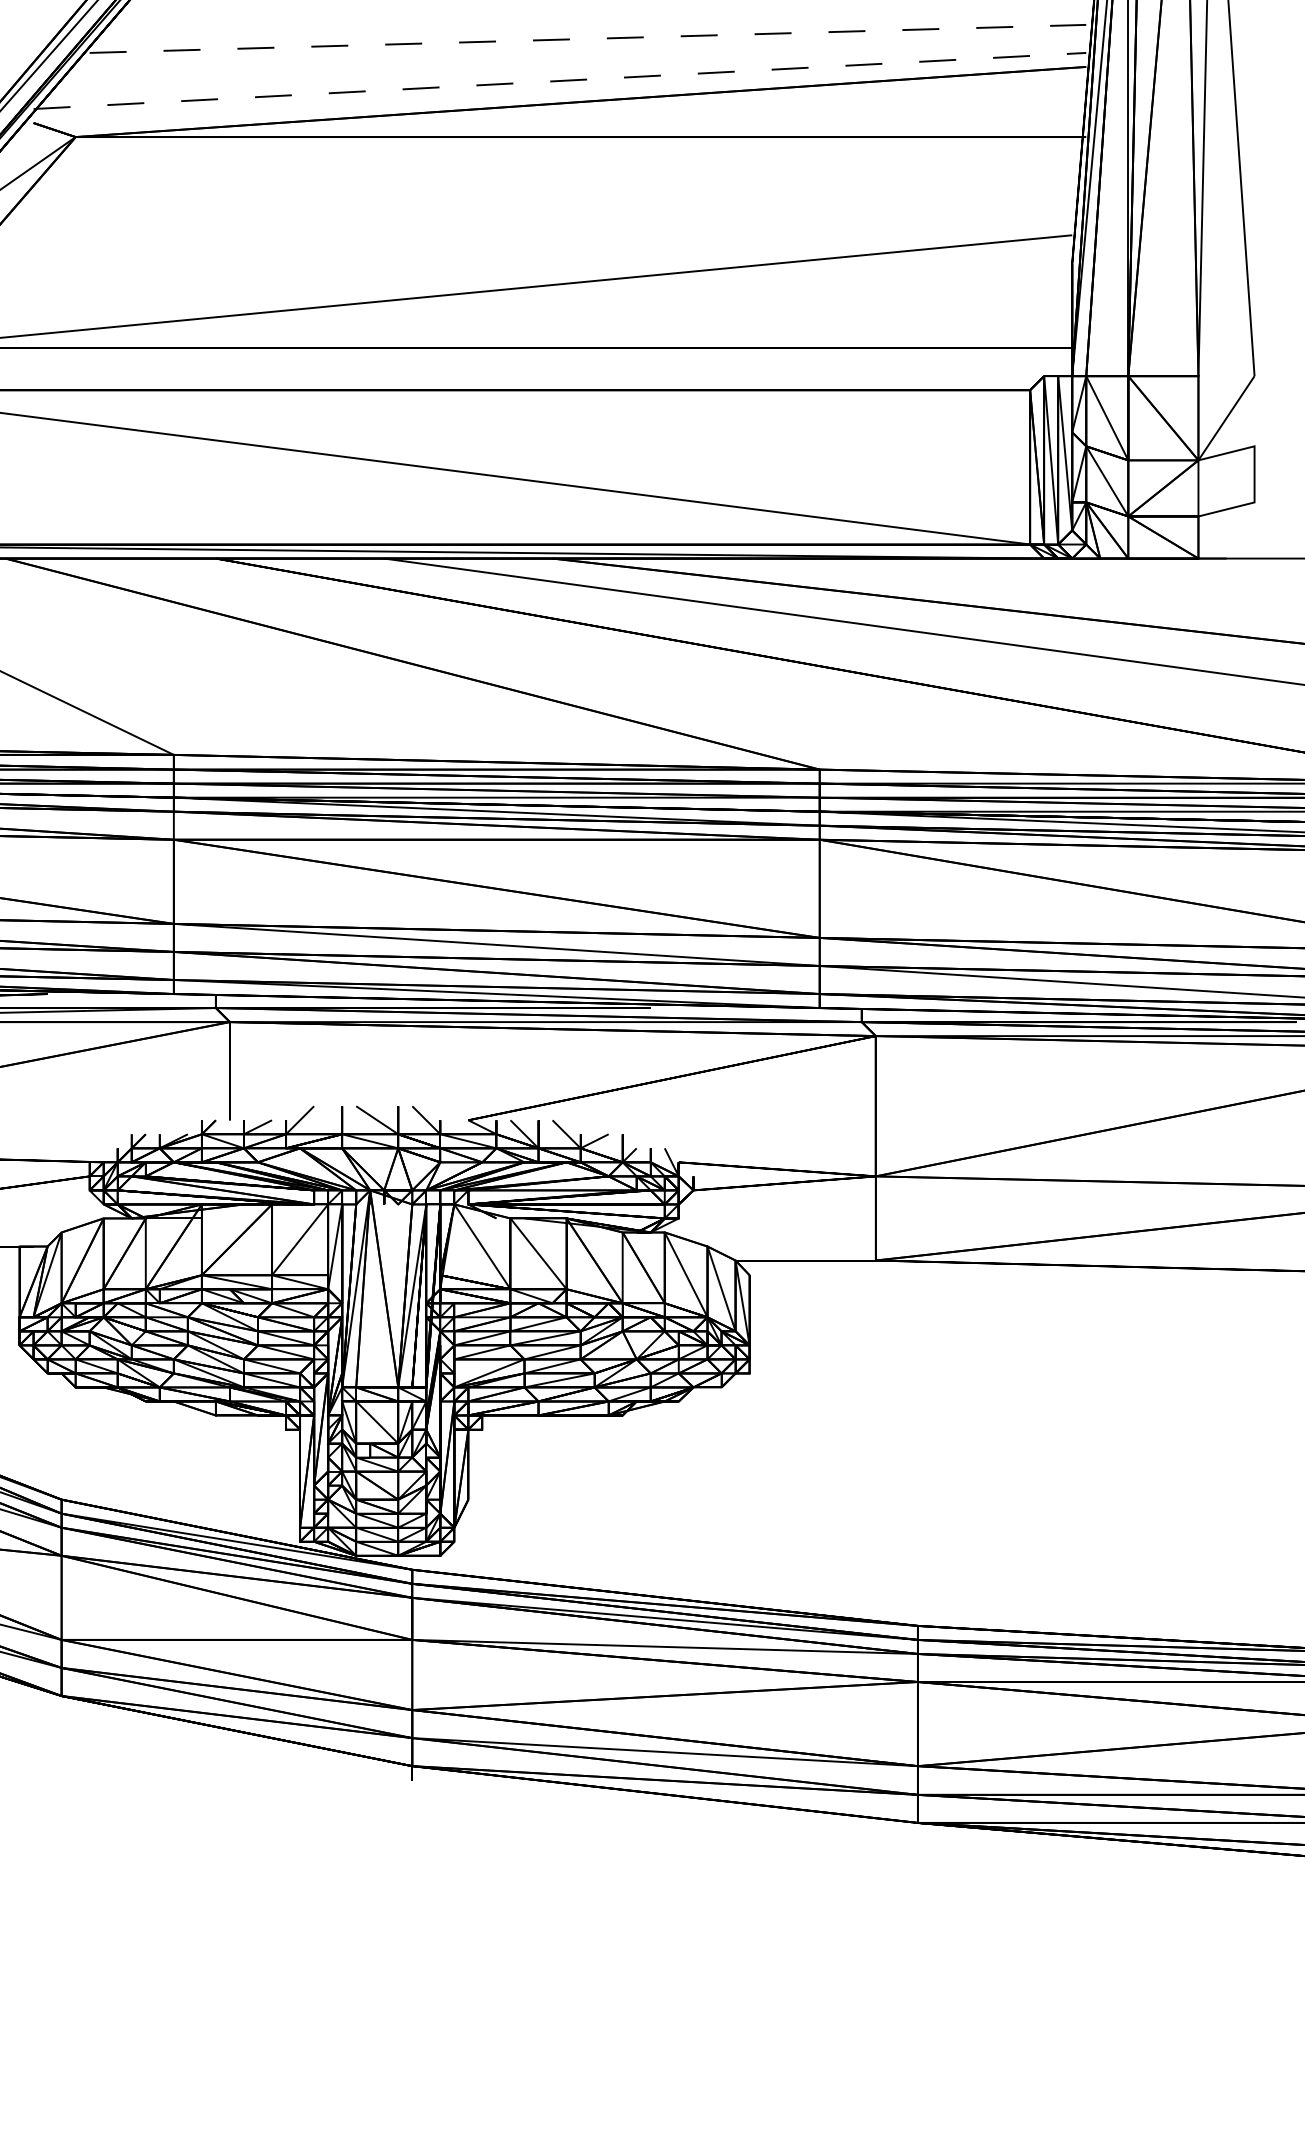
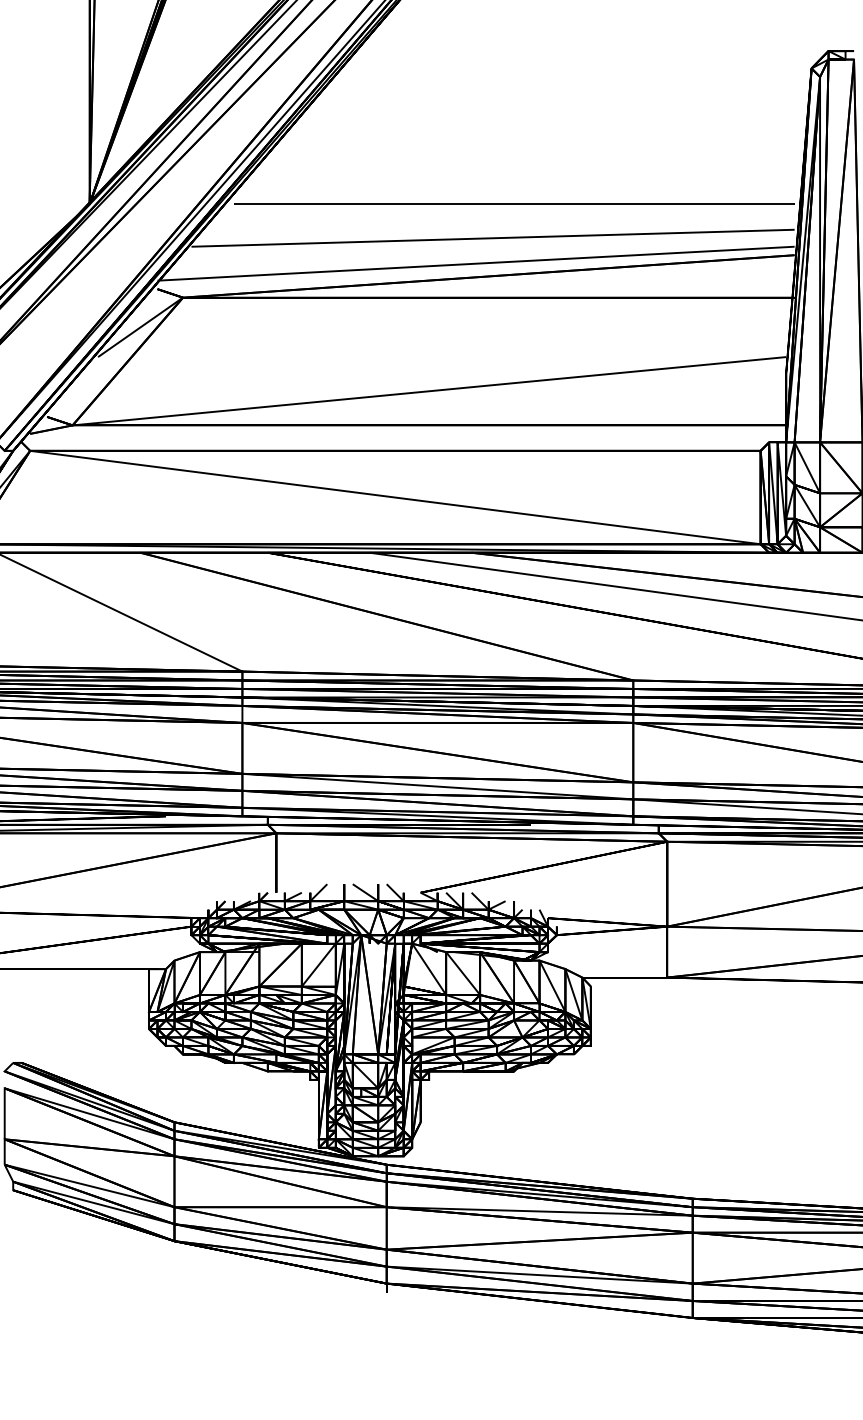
line: (588, 39) -> (493, 238), dashed -> solid
line: (560, 80) -> (476, 263), dashed -> solid

